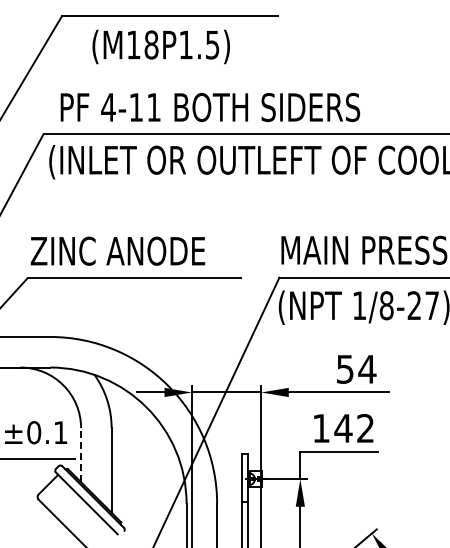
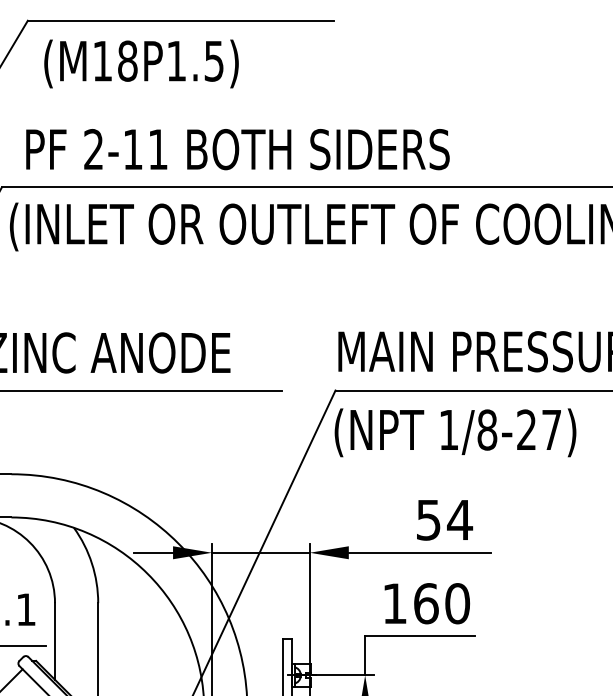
text: (160, 46) -> (140, 63), moved
text: (108, 106) -> (93, 148), 4-11 -> 2-11
text: (354, 428) -> (441, 603), 142 -> 160
line: (81, 454) -> (55, 640), dashed -> solid

